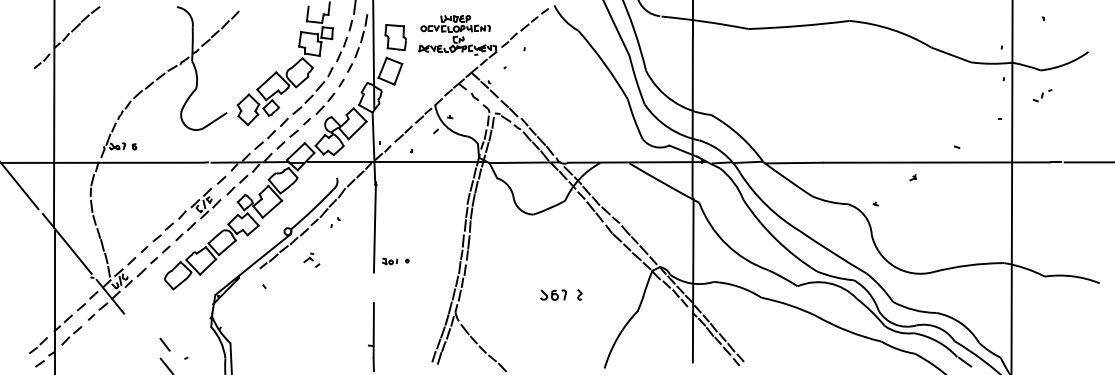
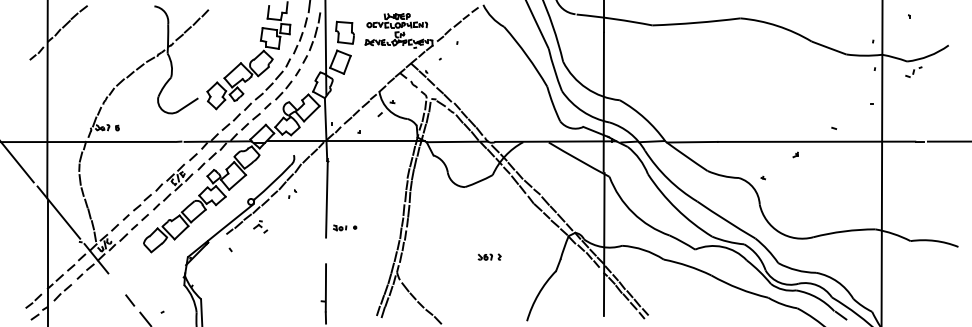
part: (1042, 95) -> (913, 72), moved
part: (311, 259) -> (260, 226), moved
part: (561, 294) -> (489, 256), size x0.62
line: (164, 344) -> (129, 300), moved

